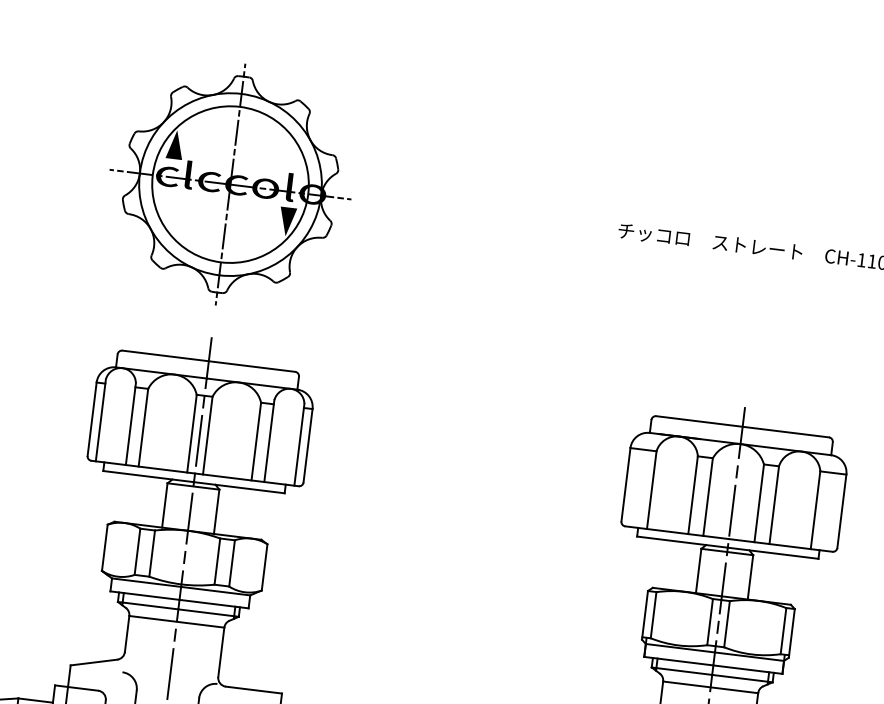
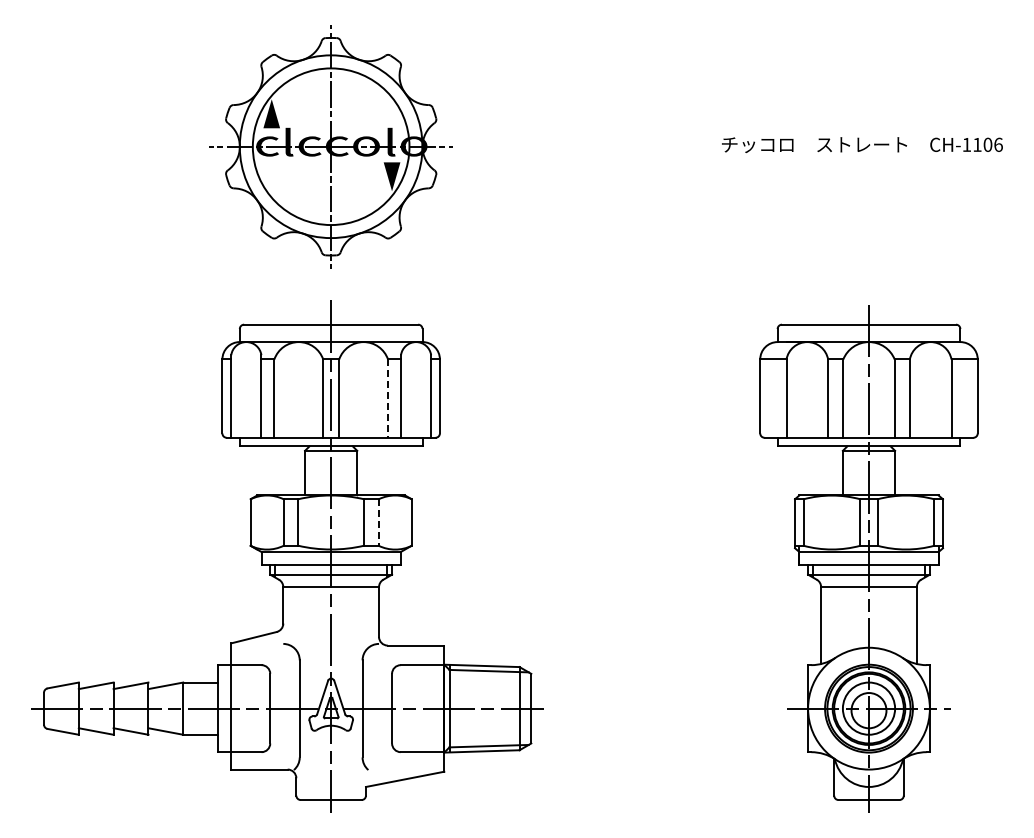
line: (256, 442) -> (388, 399), solid -> dashed
line: (231, 563) -> (378, 522), solid -> dashed

